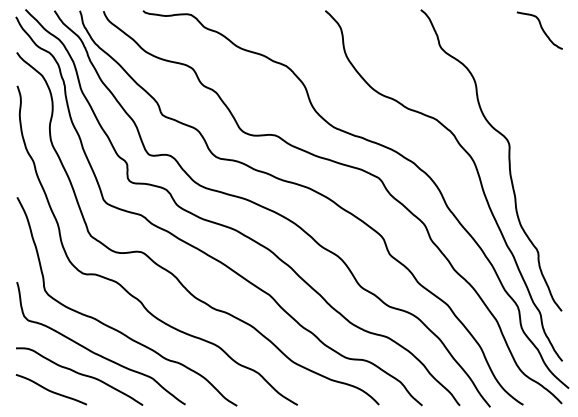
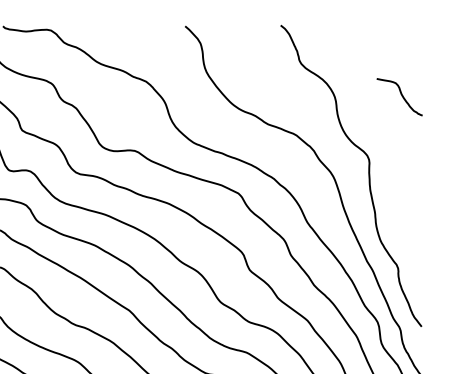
curve: (541, 29) -> (401, 96), moved

